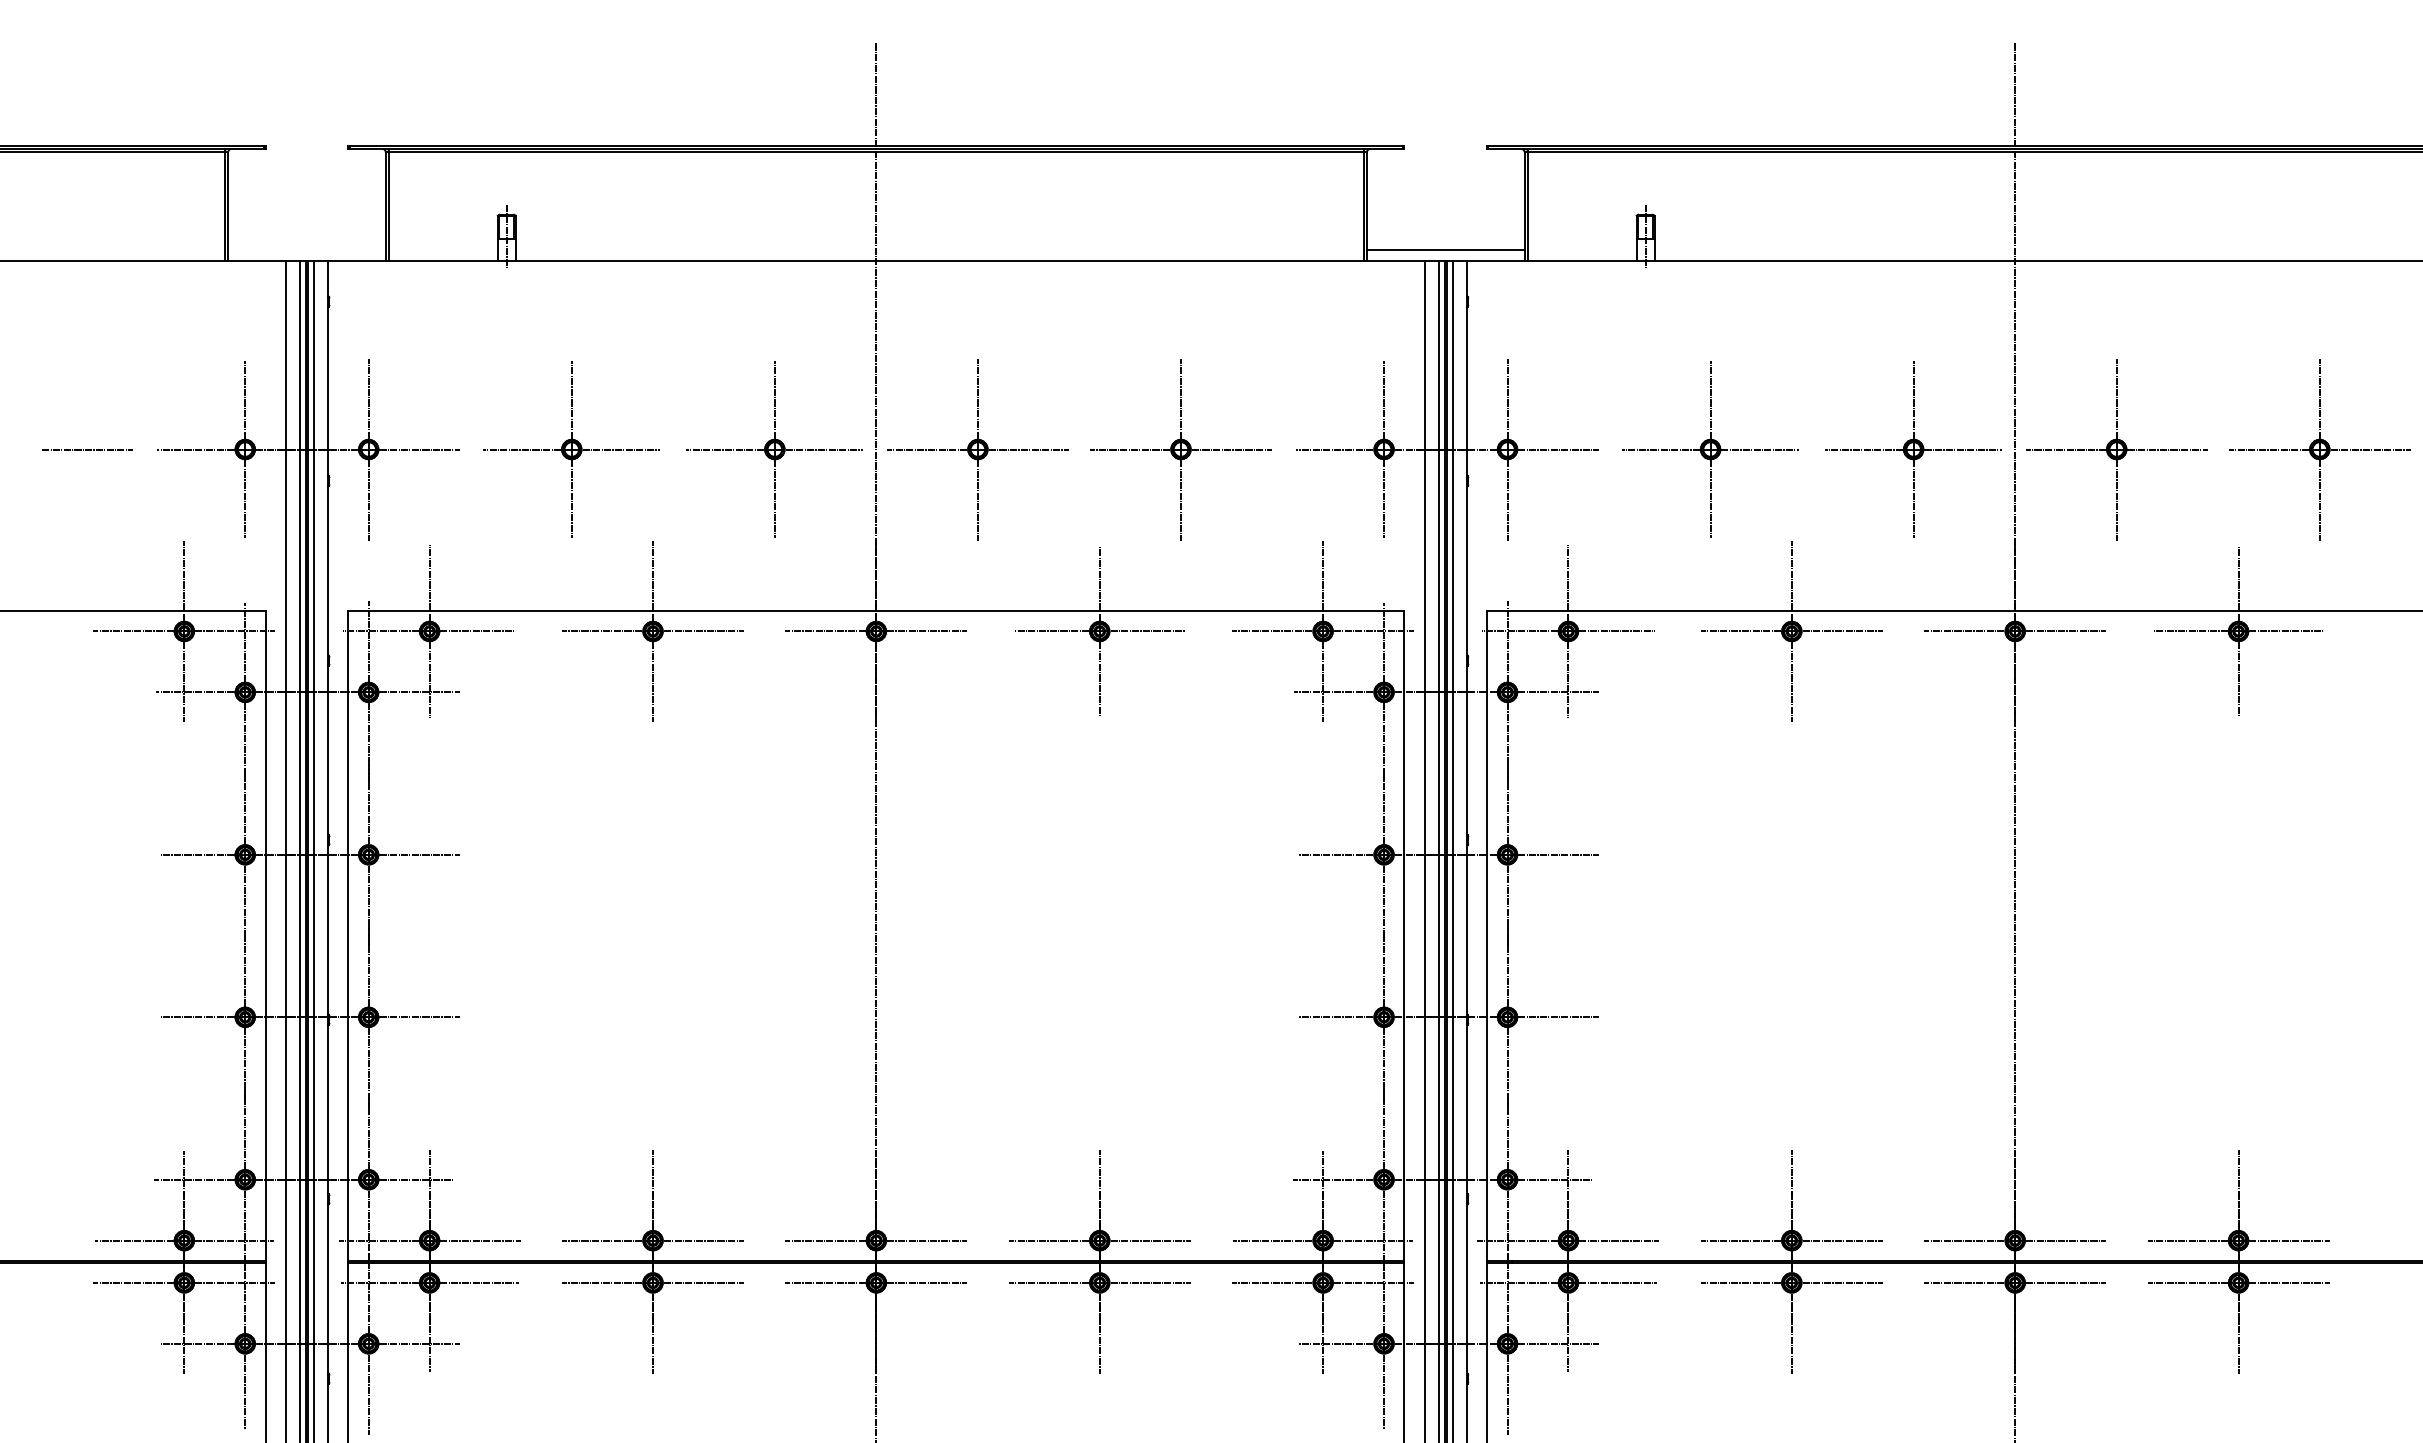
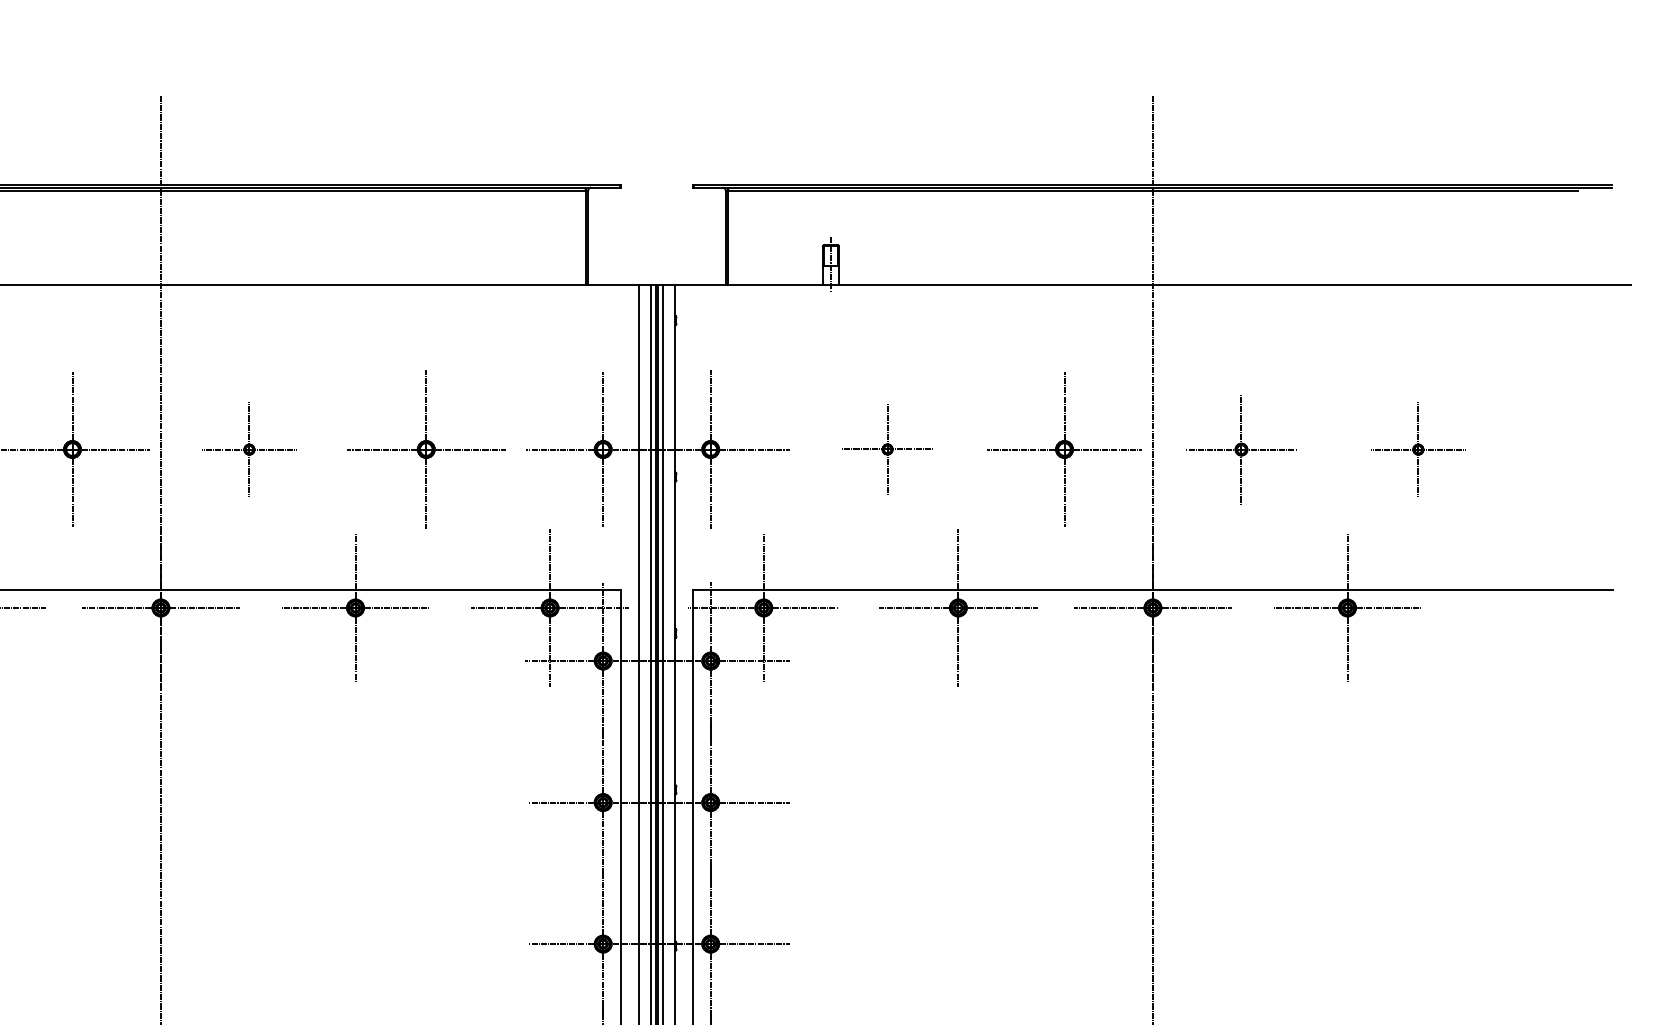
line: (1445, 249) -> (656, 275), removed
part: (977, 449) -> (249, 449), size x0.6
part: (1710, 449) -> (887, 449), size x0.6
part: (2116, 449) -> (1241, 449), size x0.7
part: (2319, 449) -> (1418, 449), size x0.6

